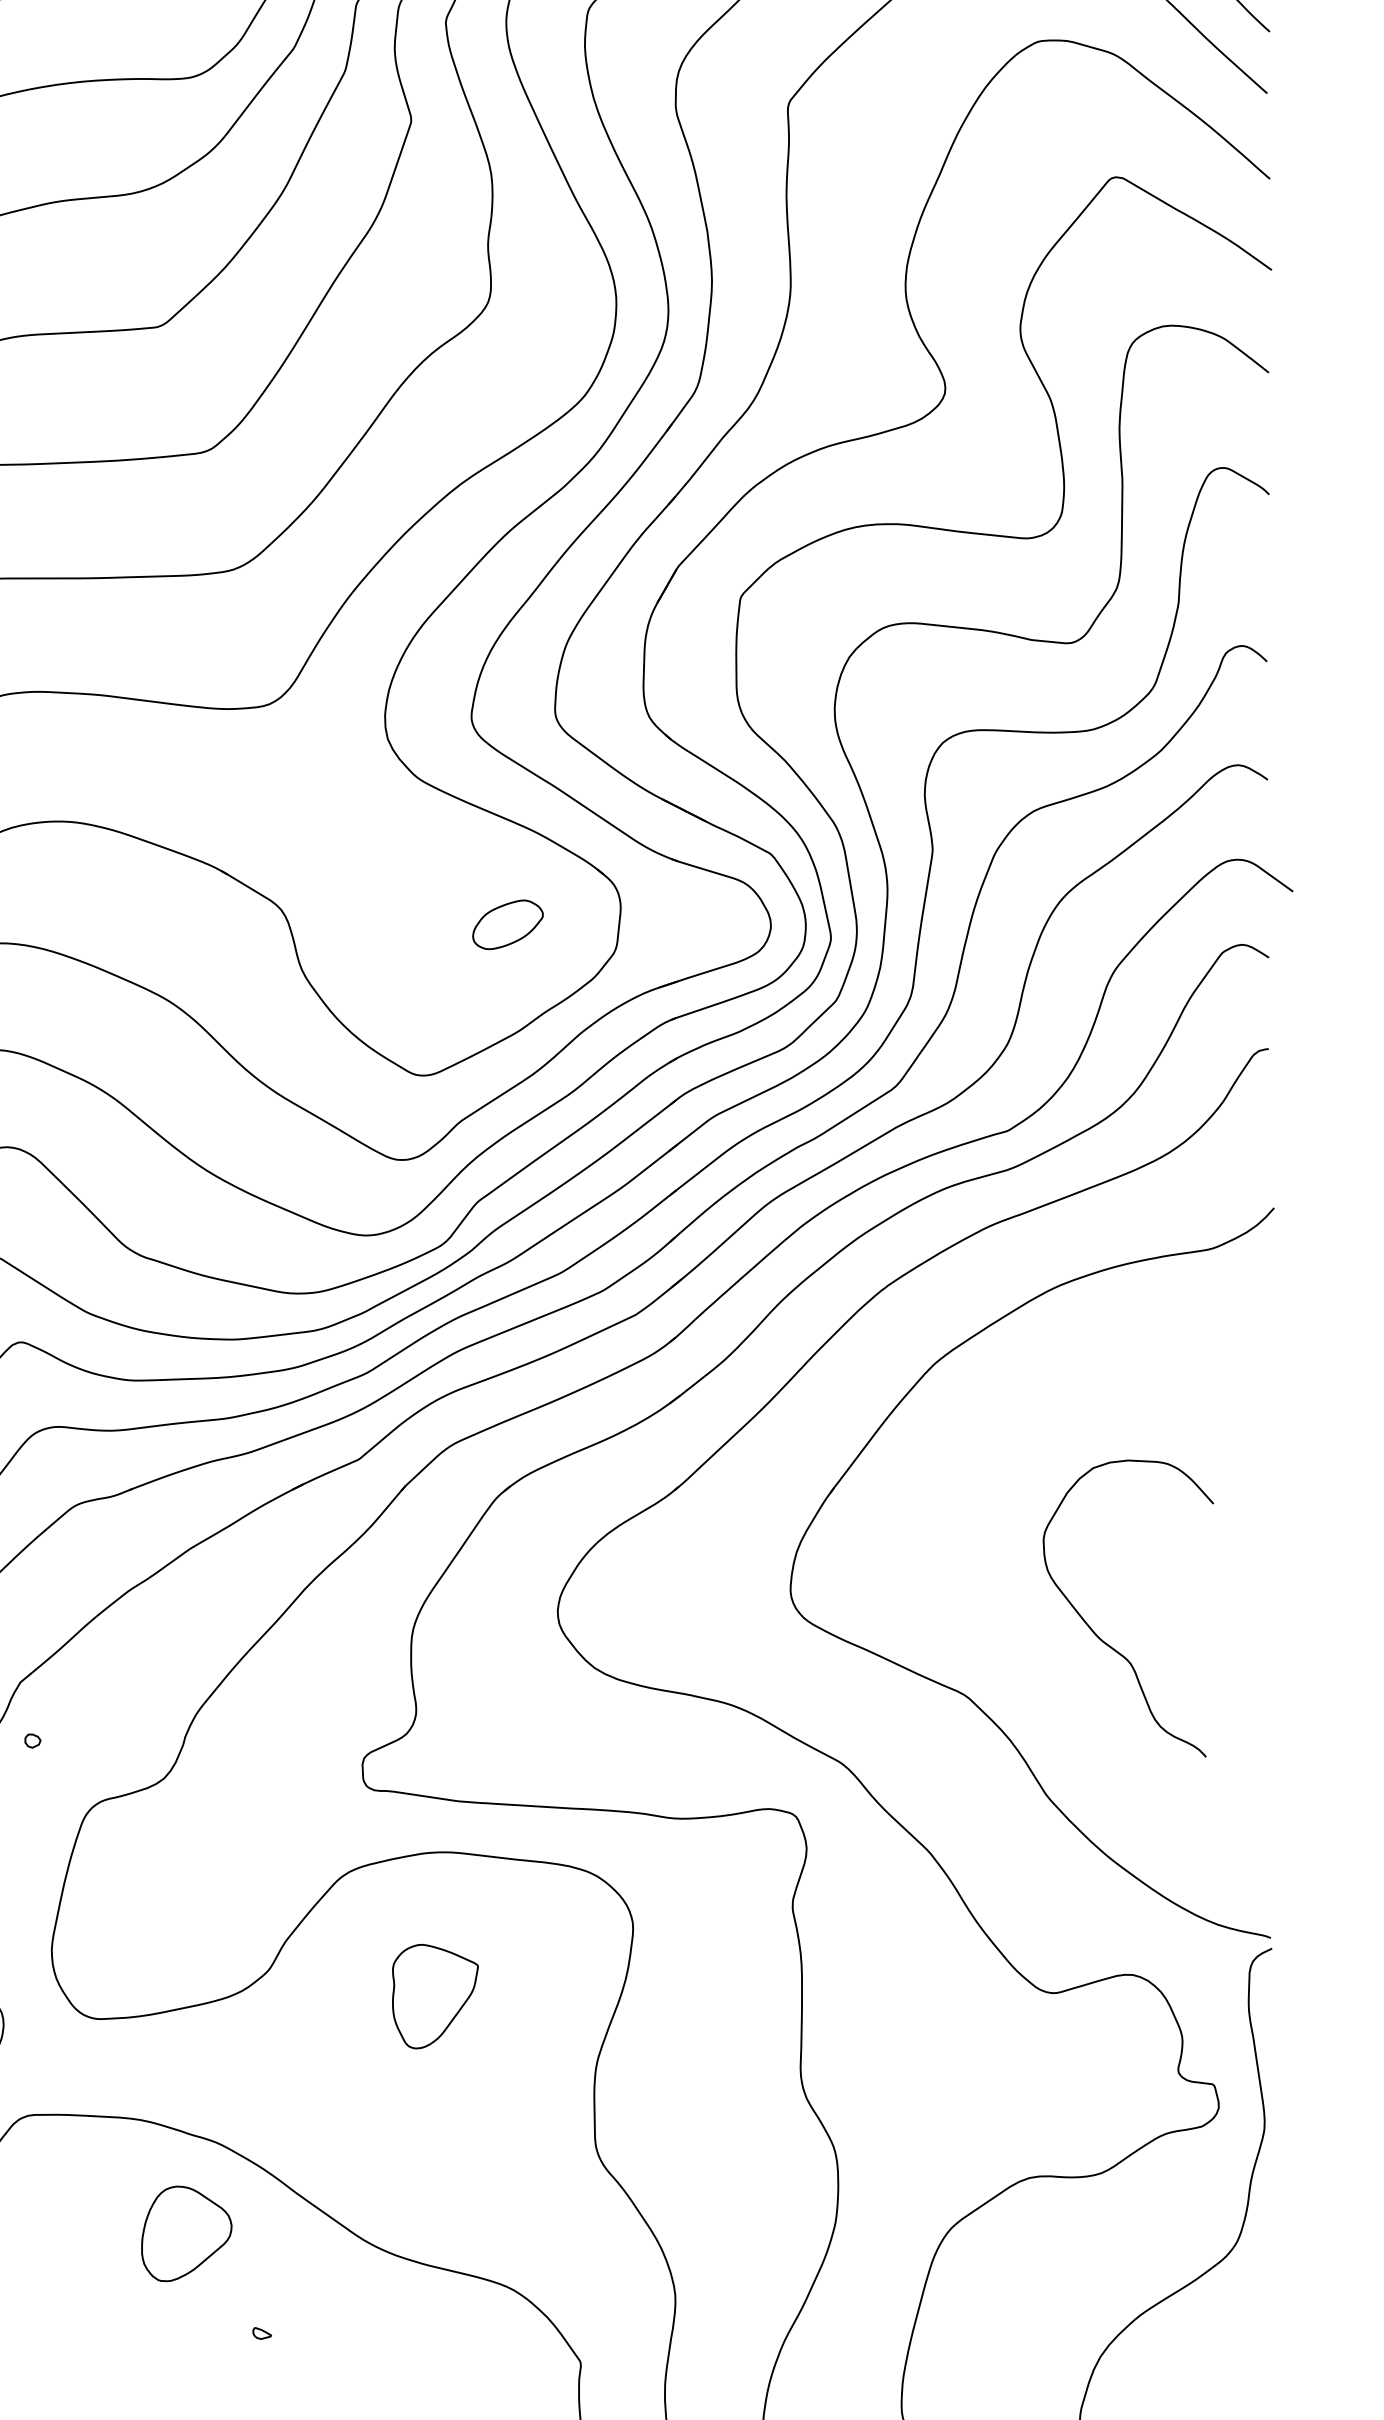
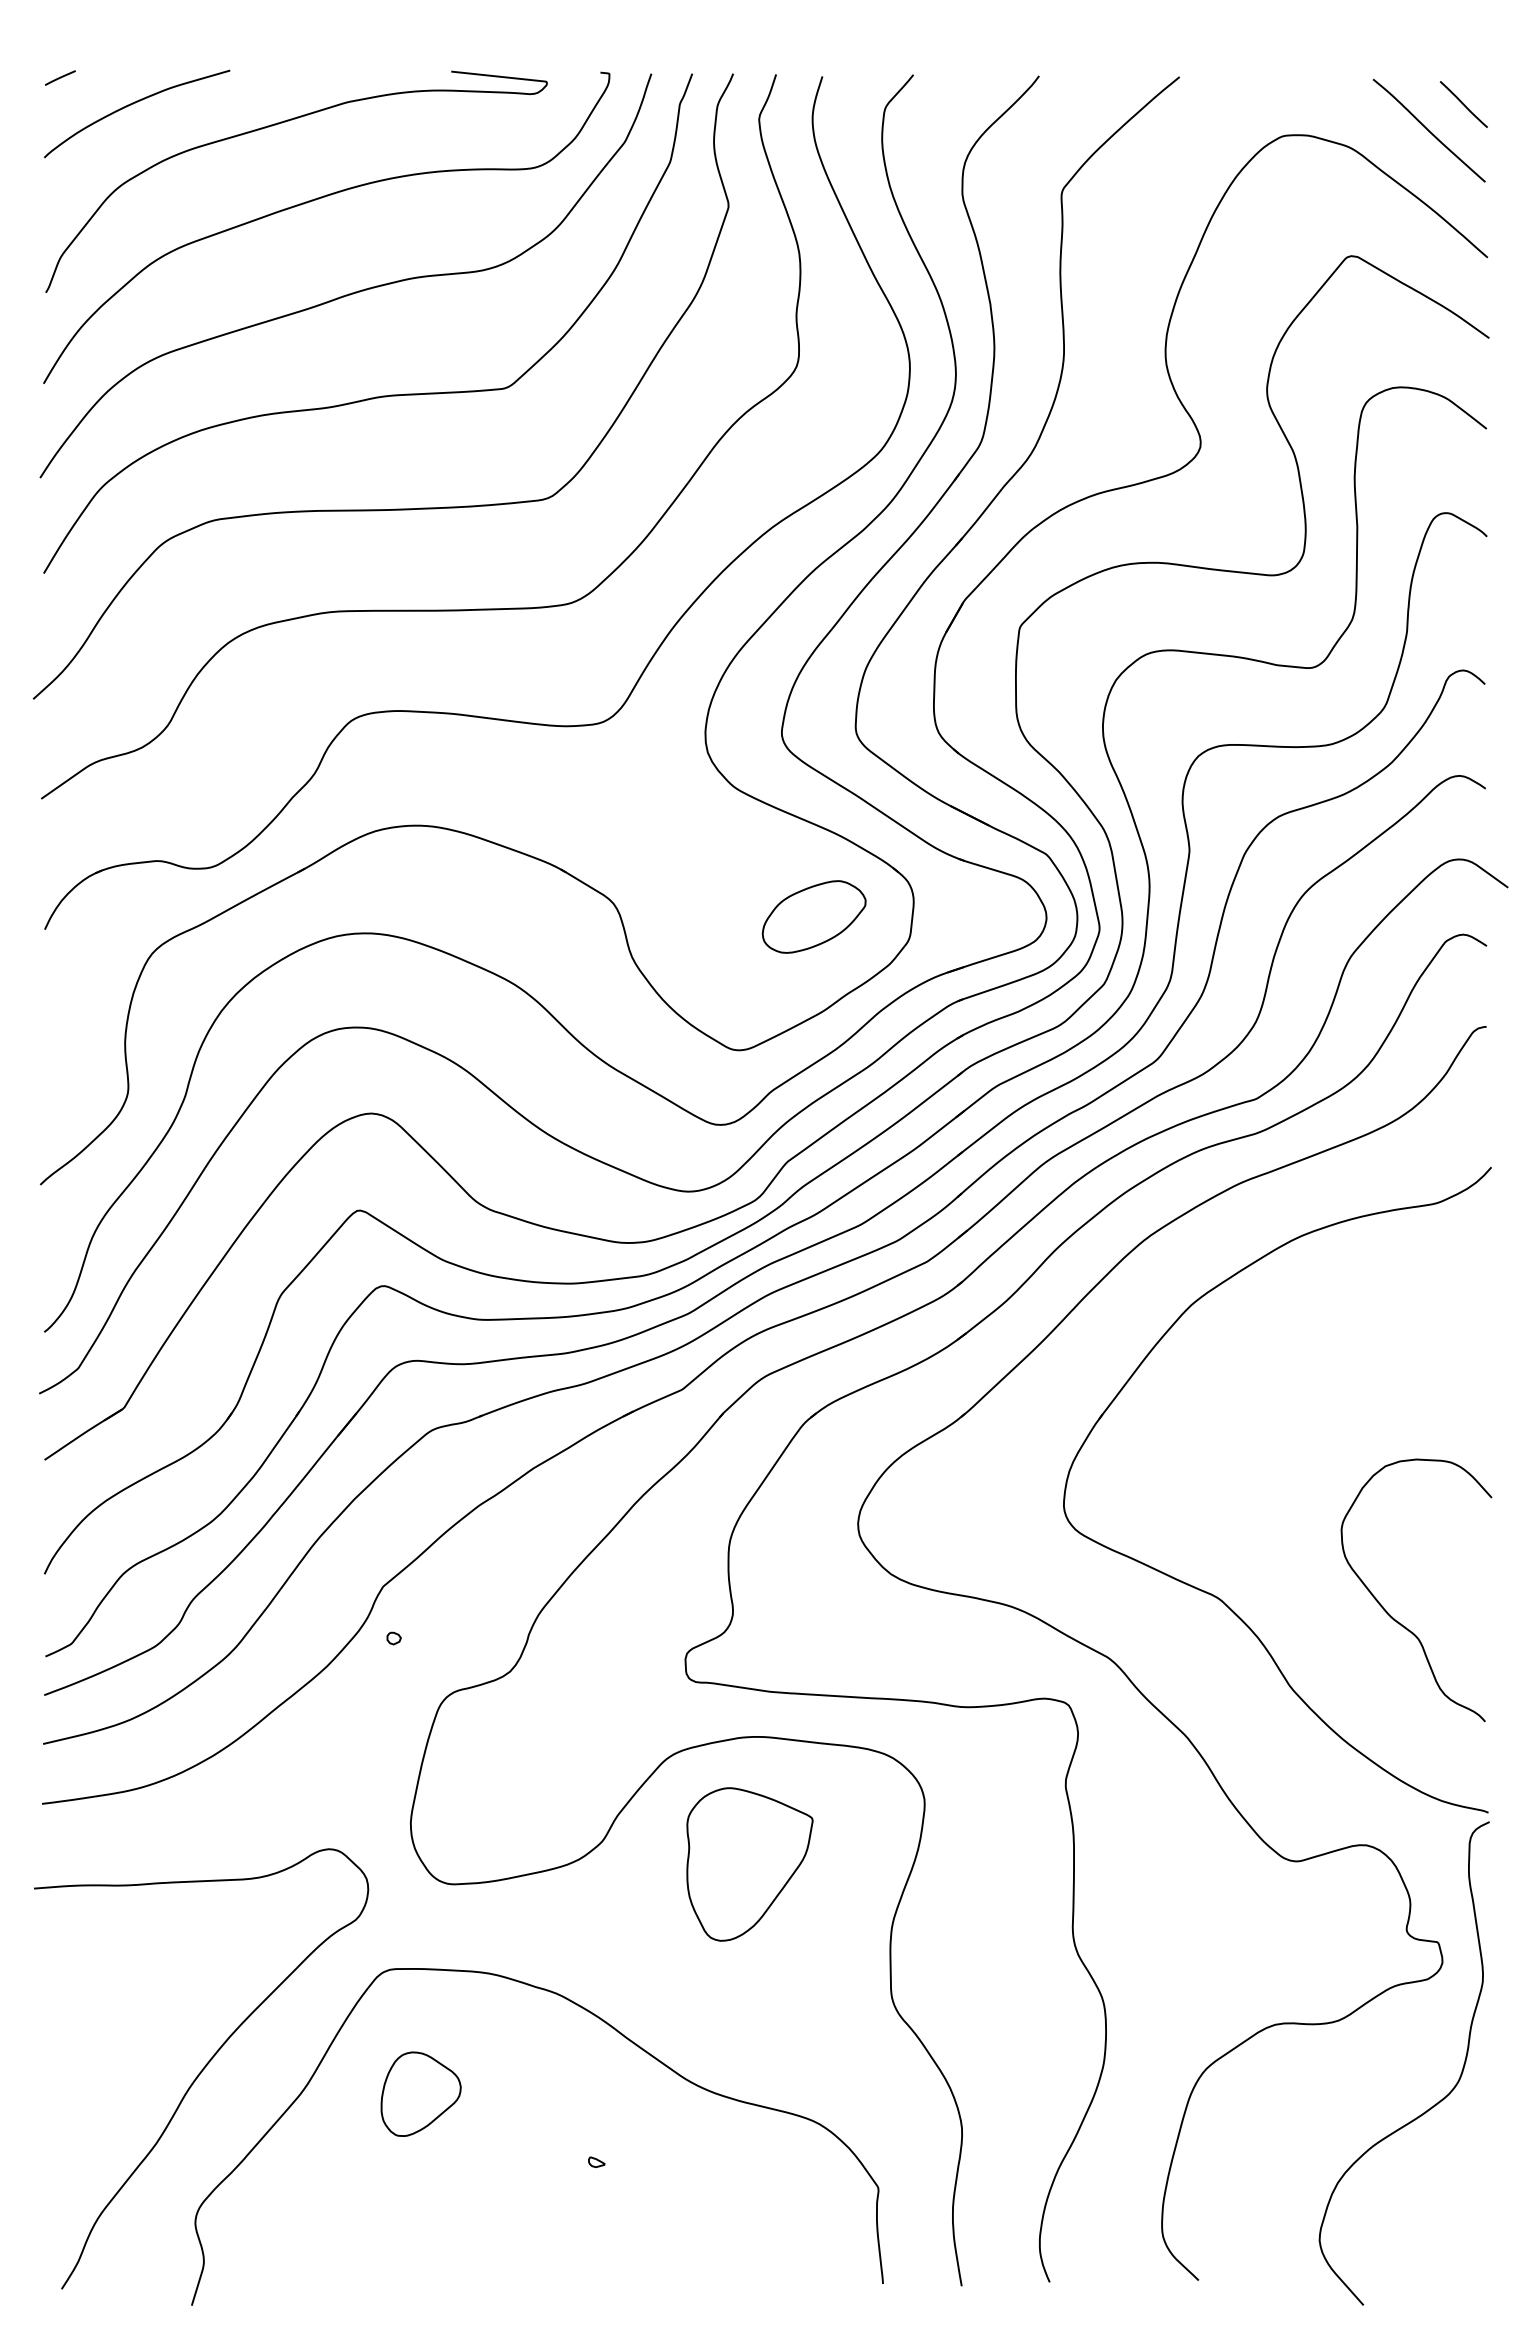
part: (507, 924) -> (813, 916), size x1.67
curve: (1100, 1636) -> (1391, 1615), moved
part: (434, 1996) -> (749, 1864), size x1.67
part: (186, 2233) -> (420, 2093), moved

